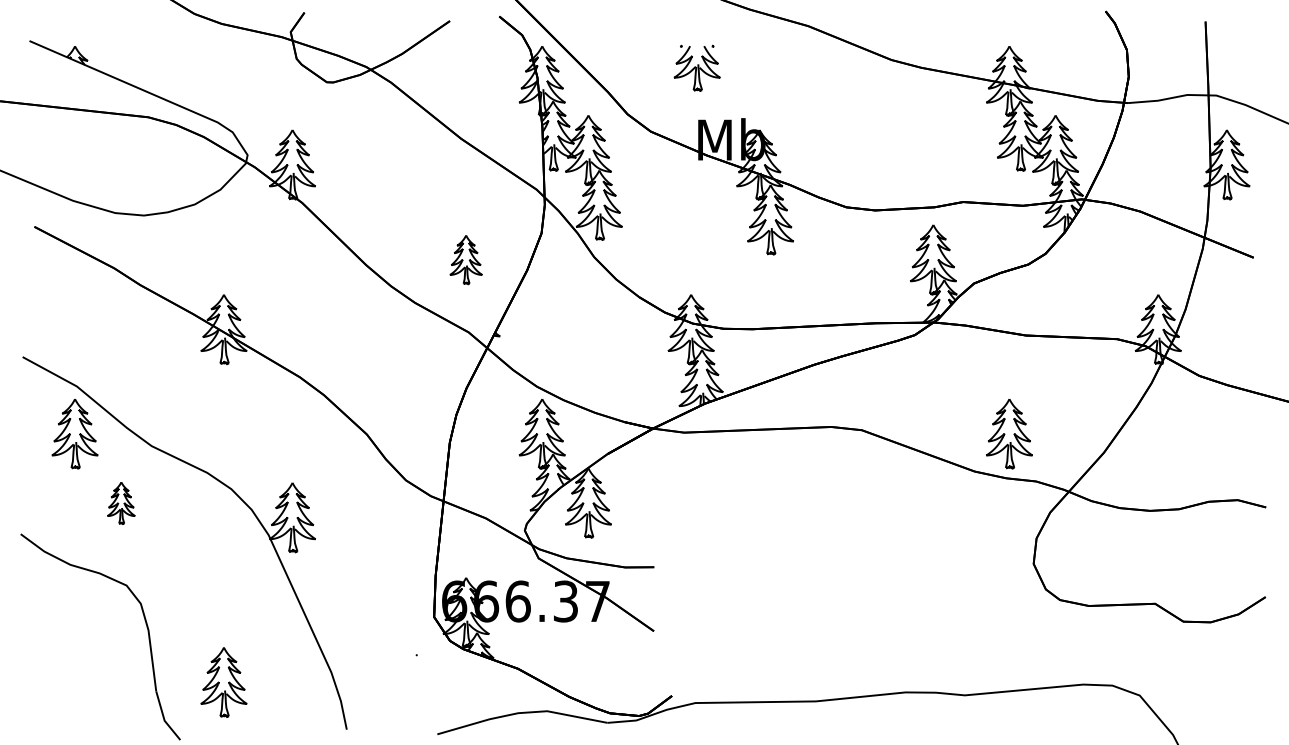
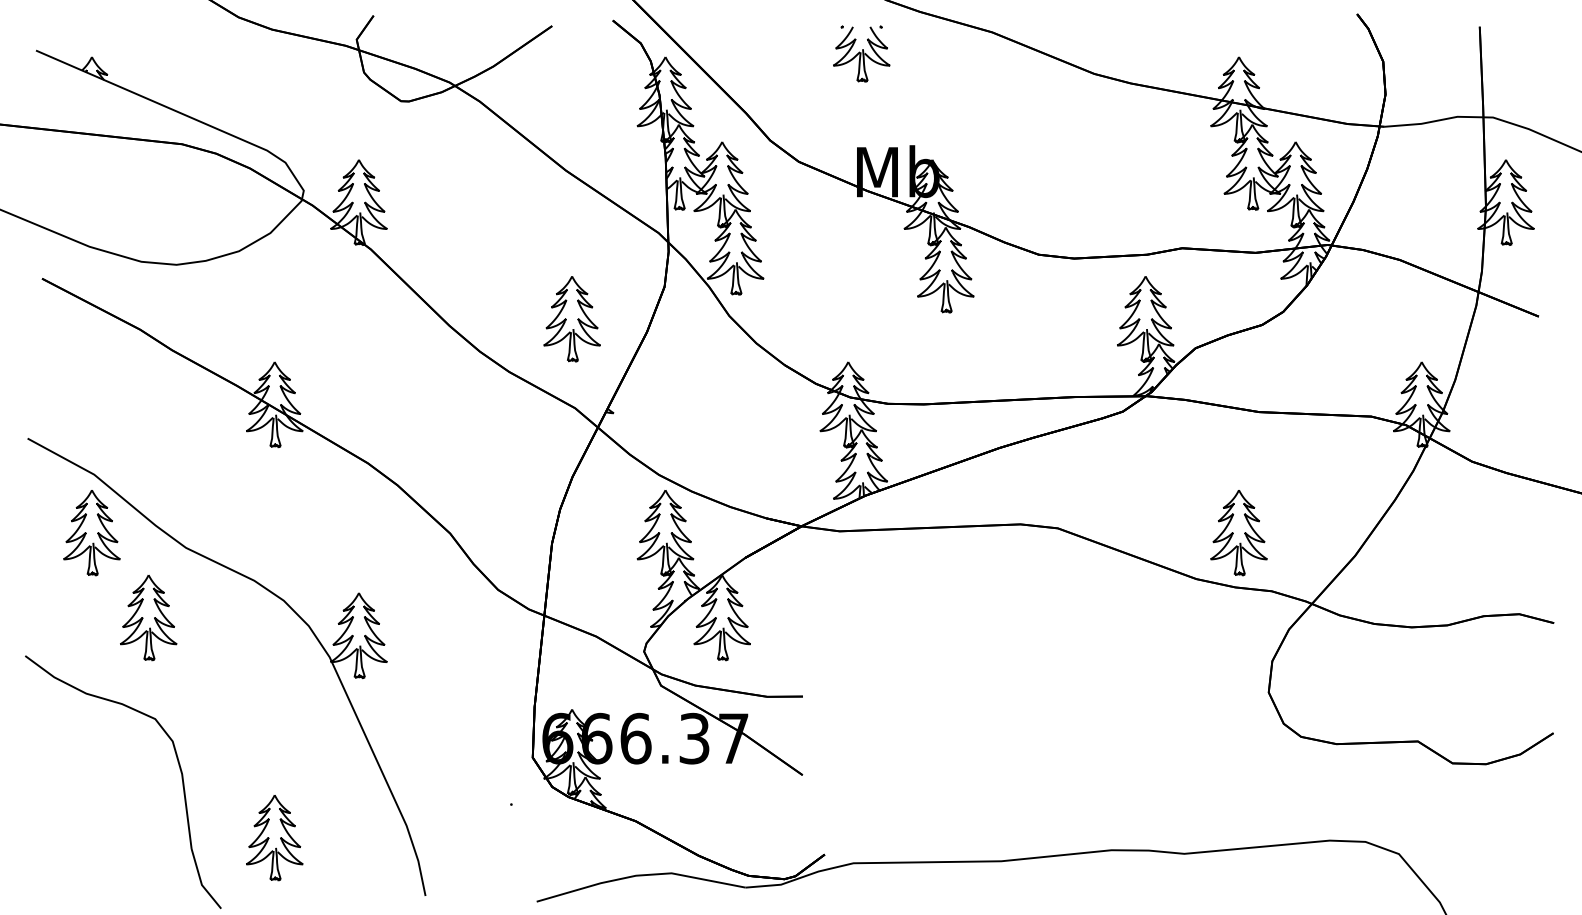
part: (697, 67) -> (861, 53), moved
part: (465, 260) -> (571, 319), size x1.43
part: (121, 502) -> (148, 617), size x1.67

